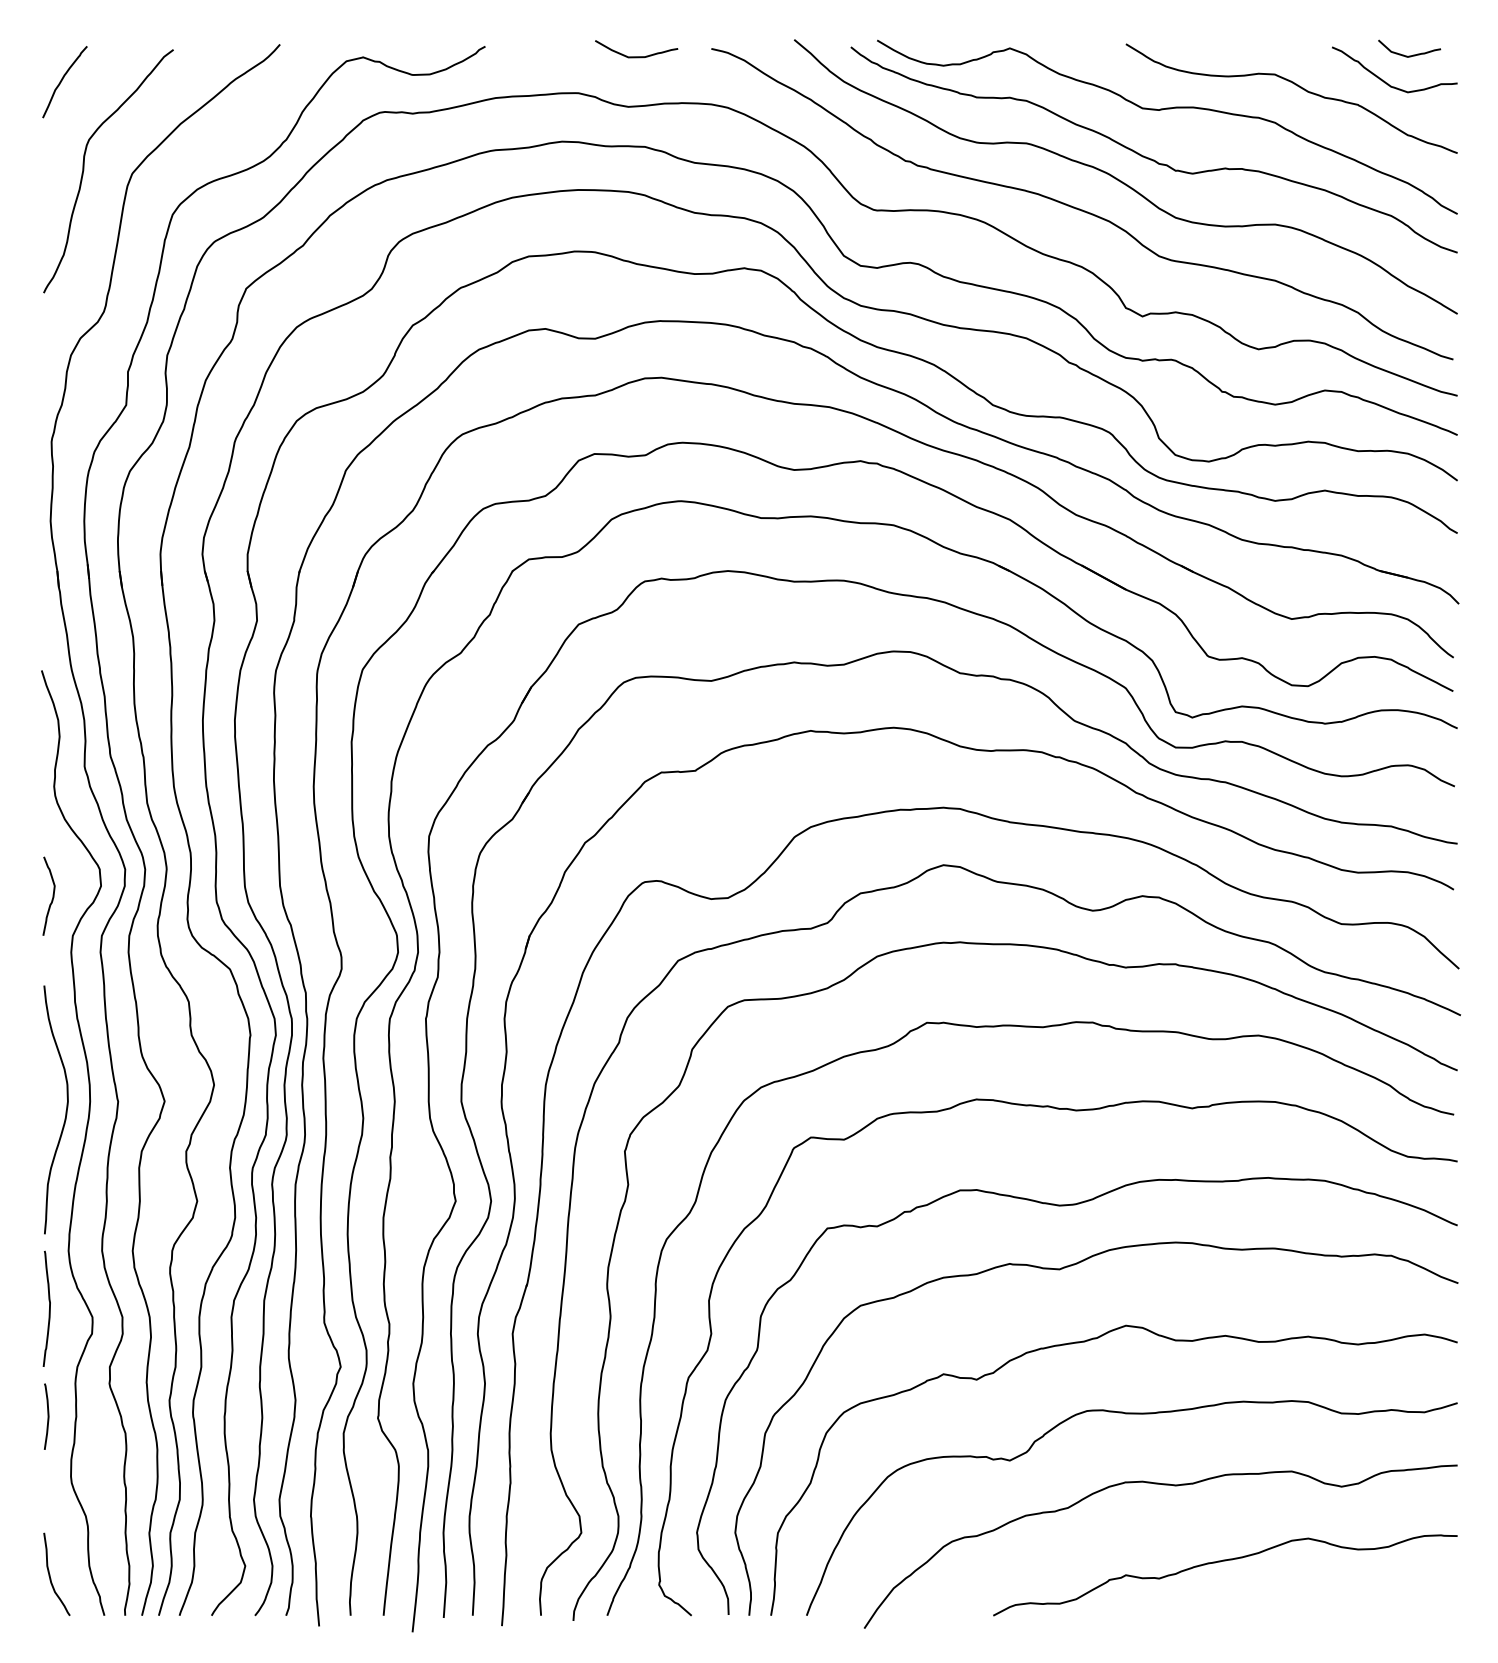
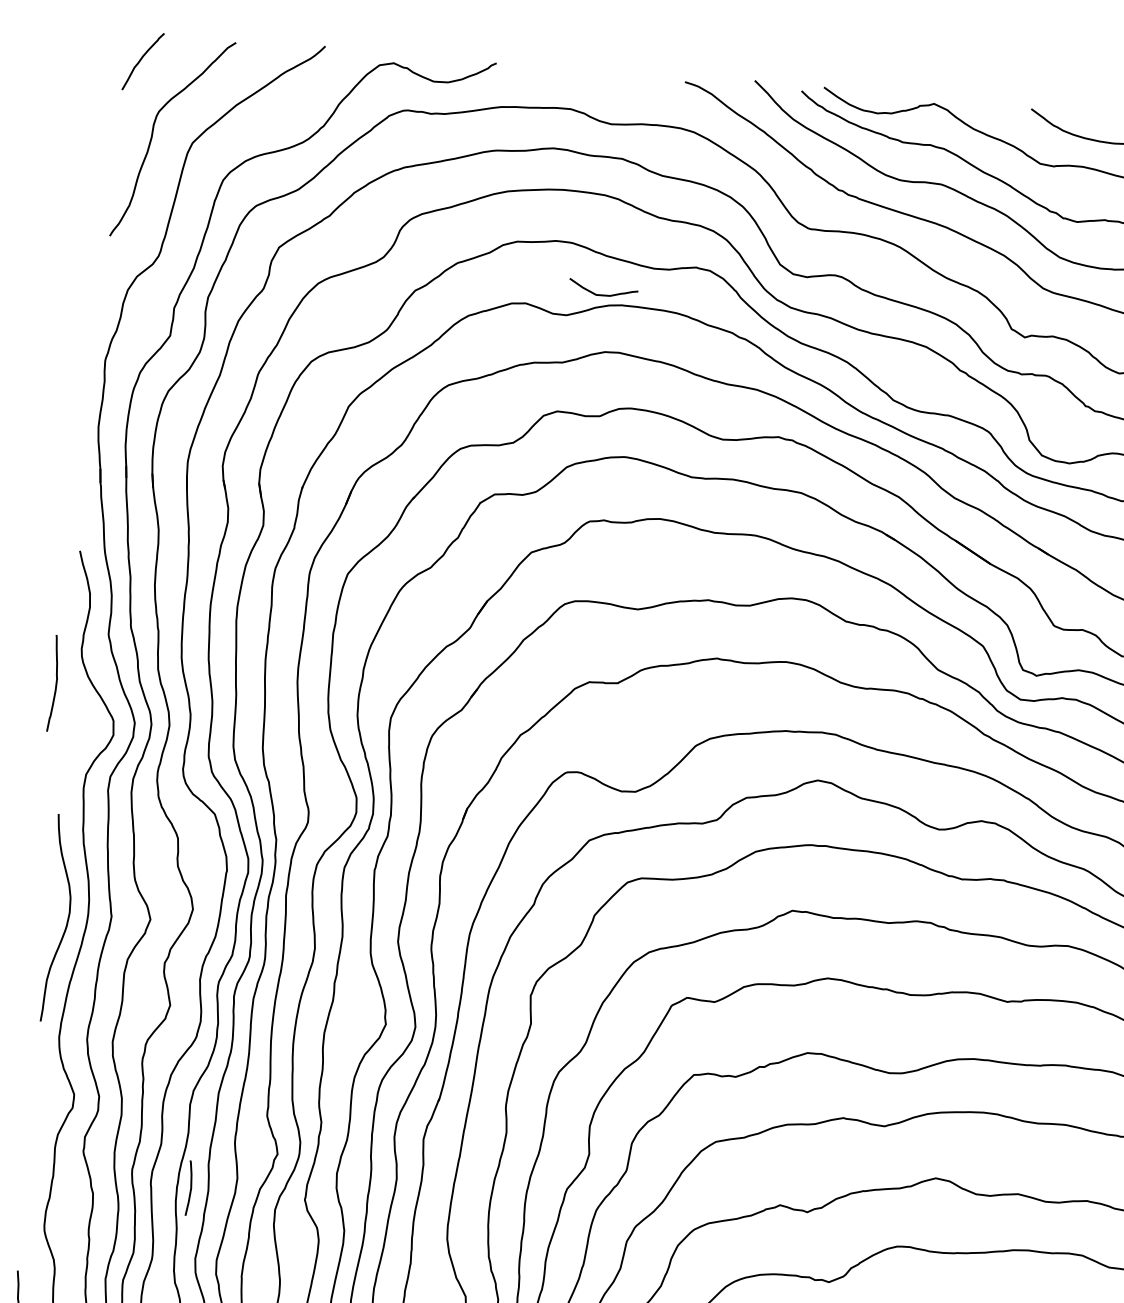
curve: (636, 56) -> (603, 294), moved
curve: (52, 895) -> (72, 739), removed
curve: (49, 1308) -> (56, 683), moved
curve: (47, 1416) -> (190, 1188), moved

